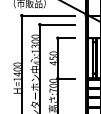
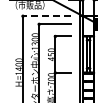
line: (48, 15) -> (46, 16), solid -> dashed

